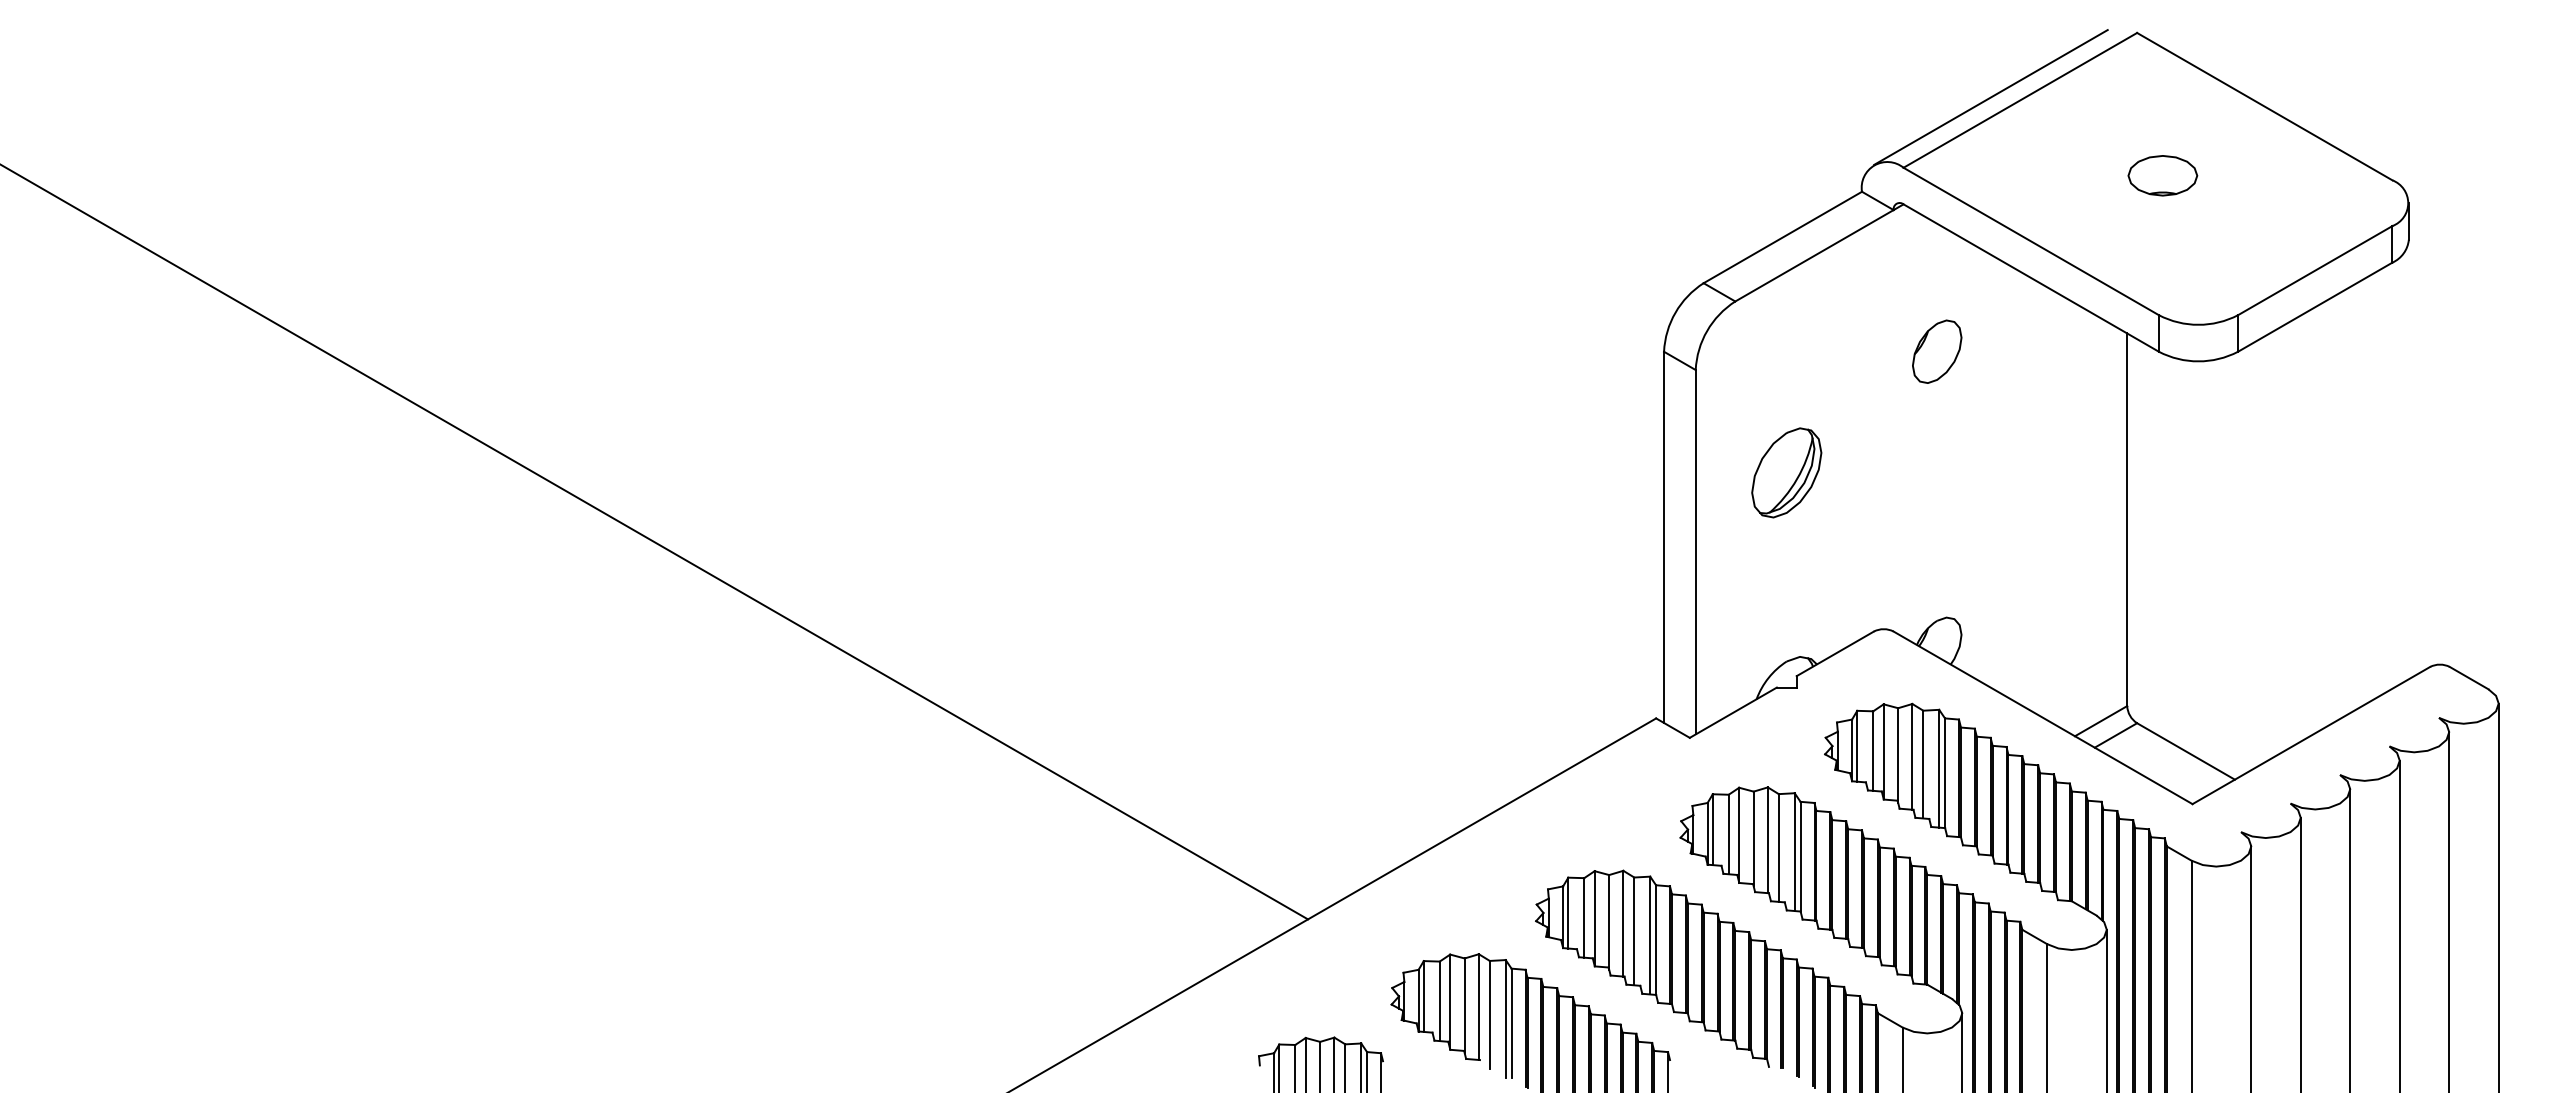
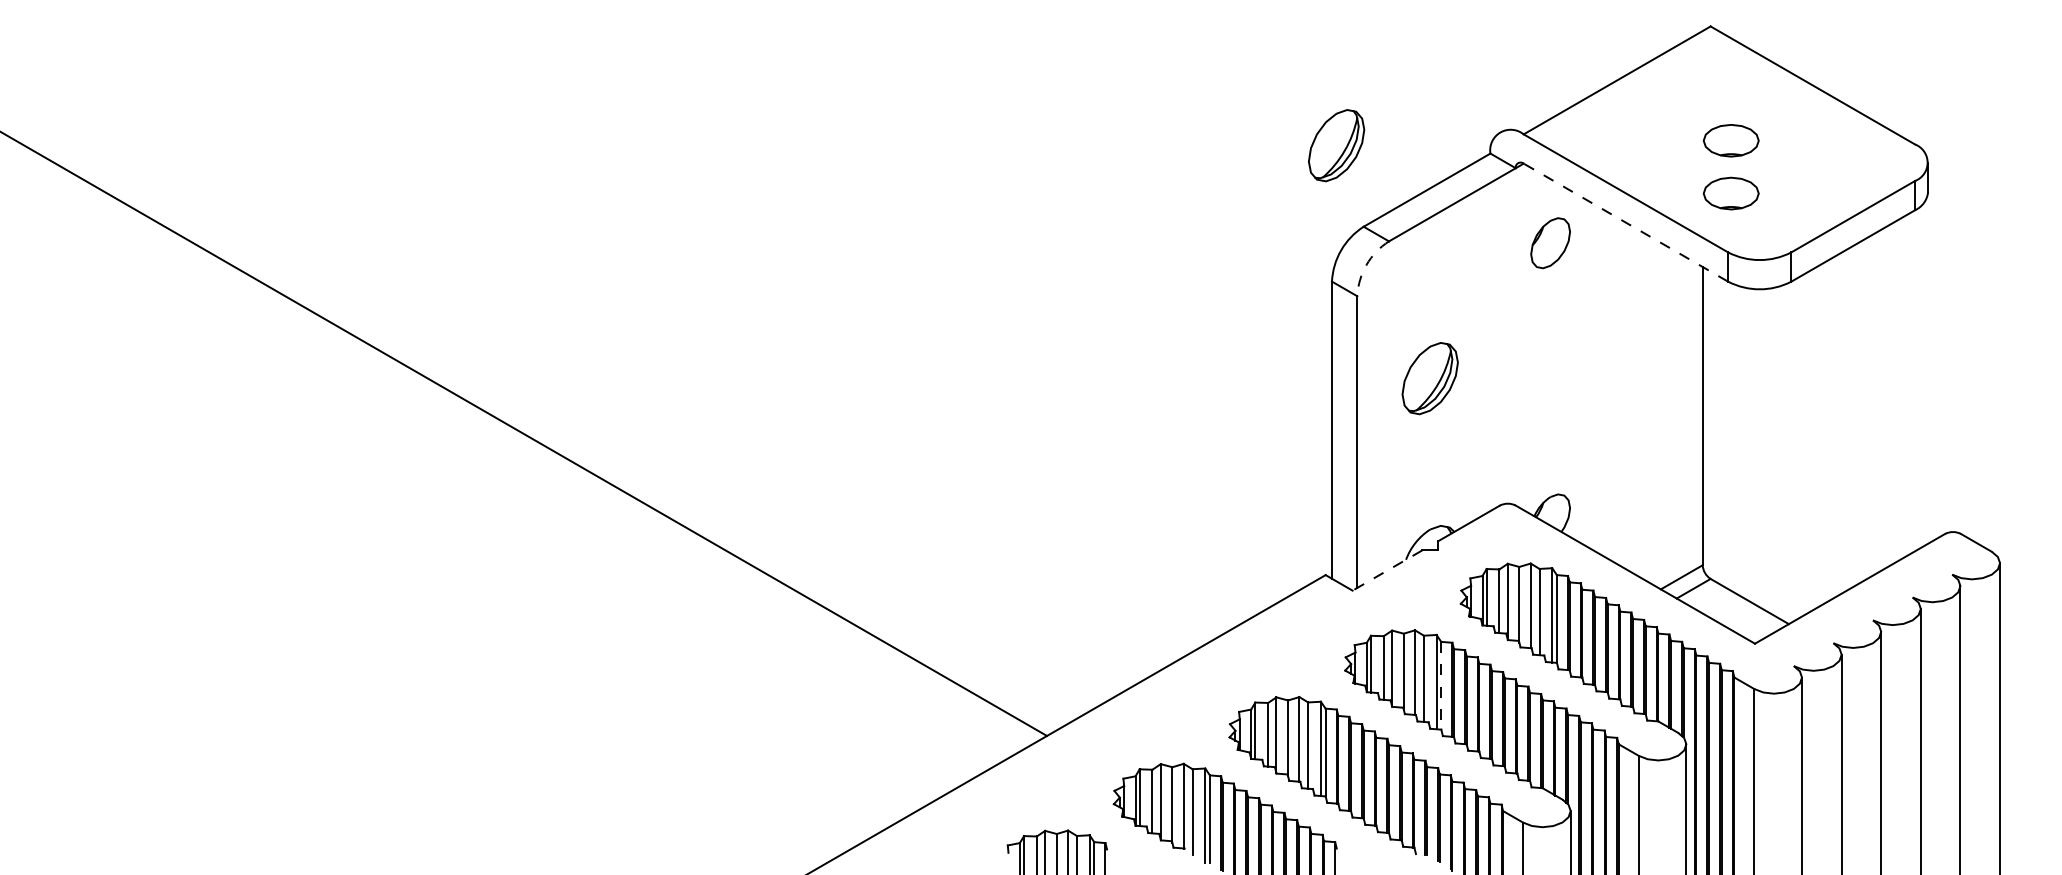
line: (1990, 97) -> (1593, 78), removed
part: (1669, 181) -> (1336, 145), added
part: (2162, 241) -> (1730, 193), added
line: (2030, 277) -> (1625, 222), solid -> dashed
arc: (1707, 330) -> (1366, 264), solid -> dashed
part: (1937, 351) -> (1550, 243), moved
line: (1732, 712) -> (1386, 570), solid -> dashed
line: (1800, 856) -> (1441, 685), solid -> dashed

